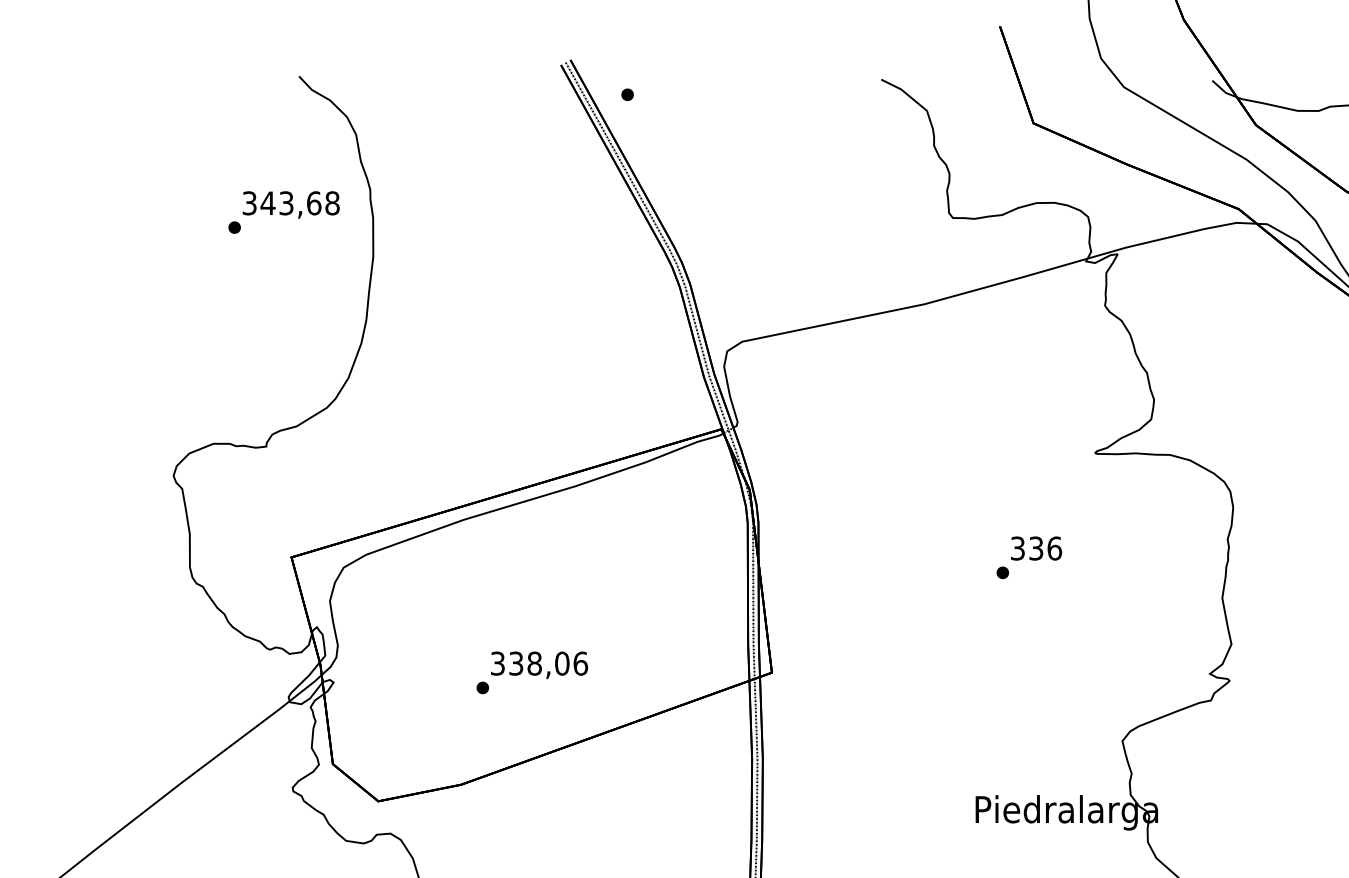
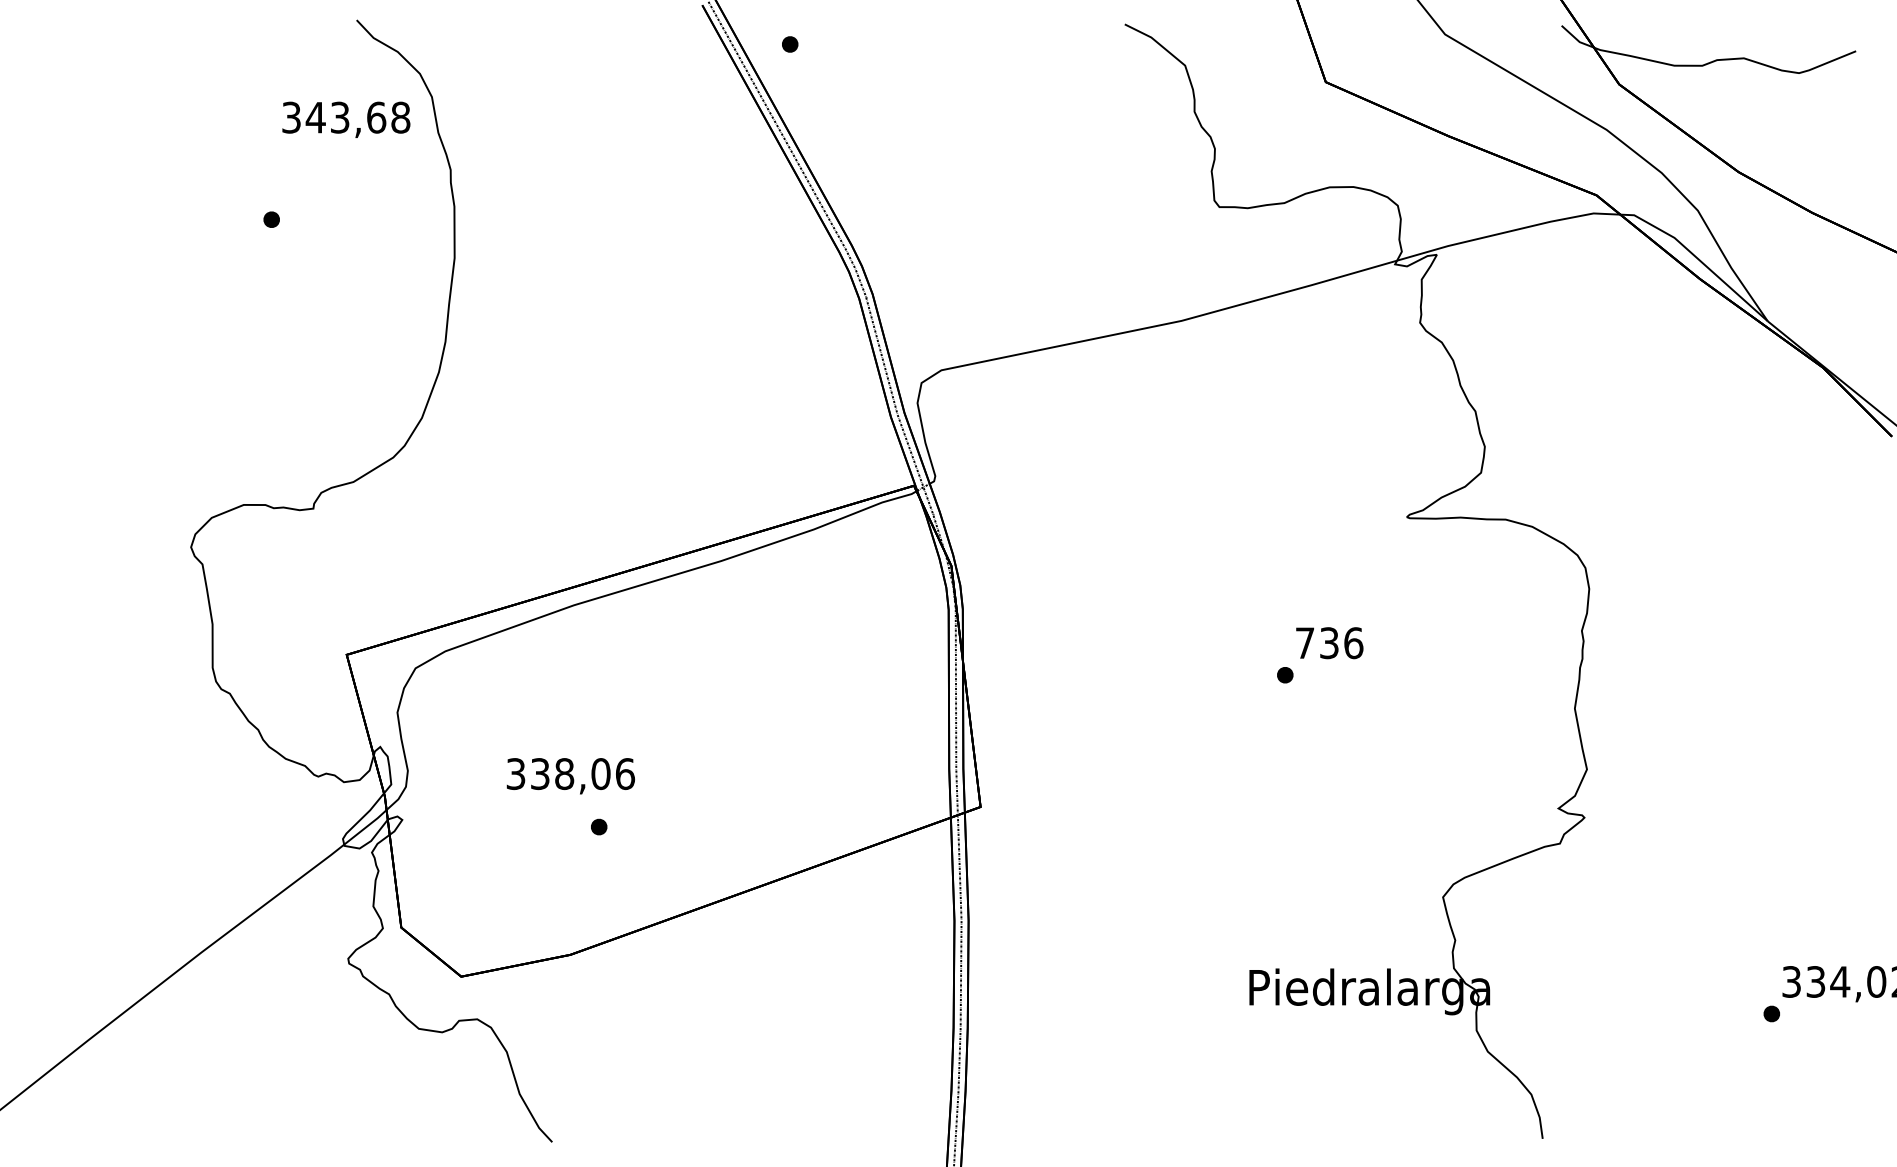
text: (291, 204) -> (346, 119), moved
text: (1018, 548) -> (1305, 643), 336 -> 736
text: (539, 665) -> (570, 776), moved

